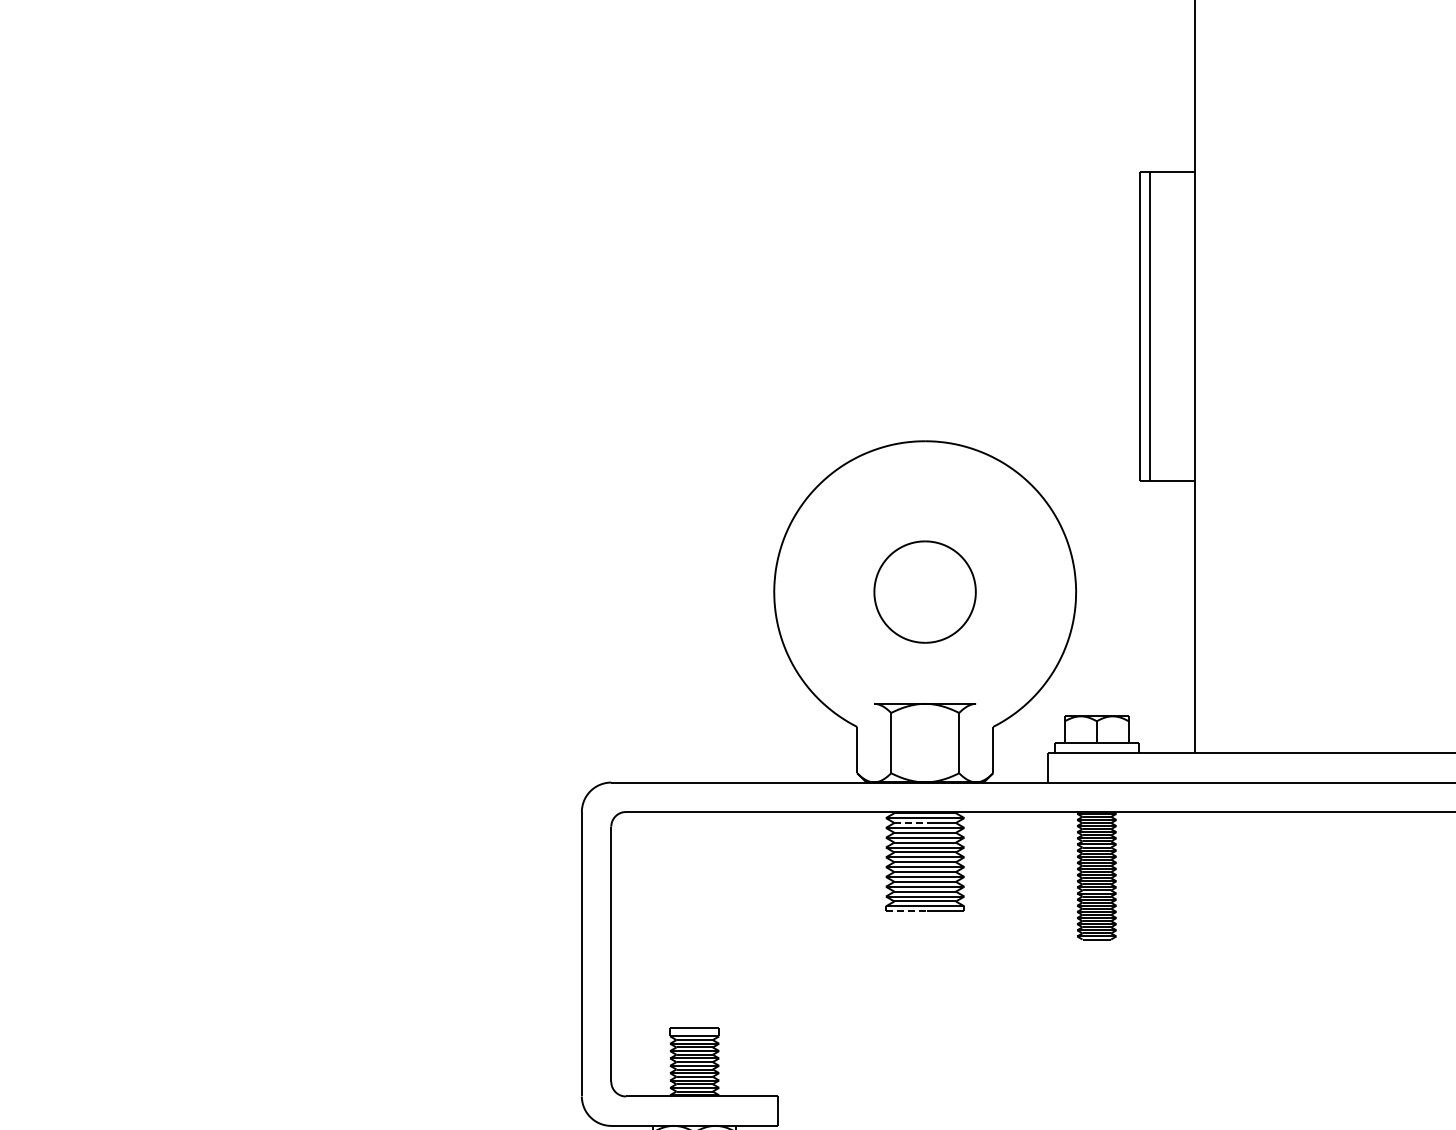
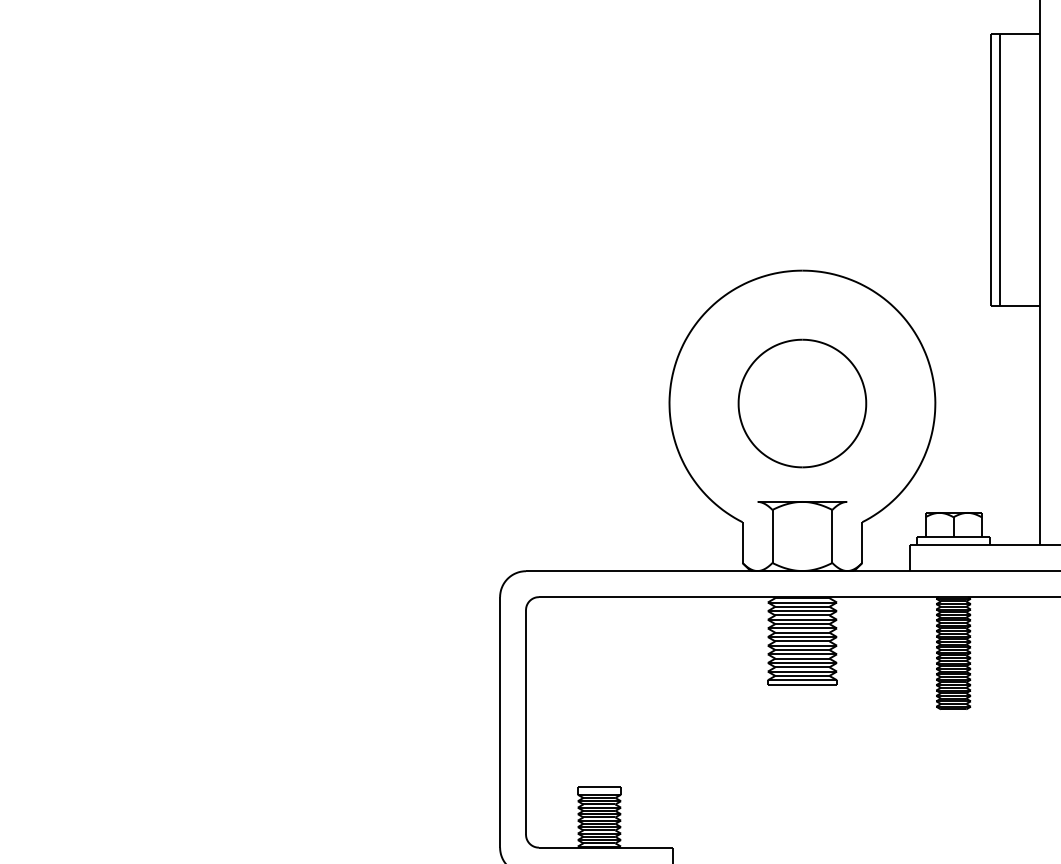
part: (924, 591) -> (801, 402), size x1.43
line: (910, 823) -> (789, 607), dashed -> solid
line: (906, 911) -> (785, 684), dashed -> solid

